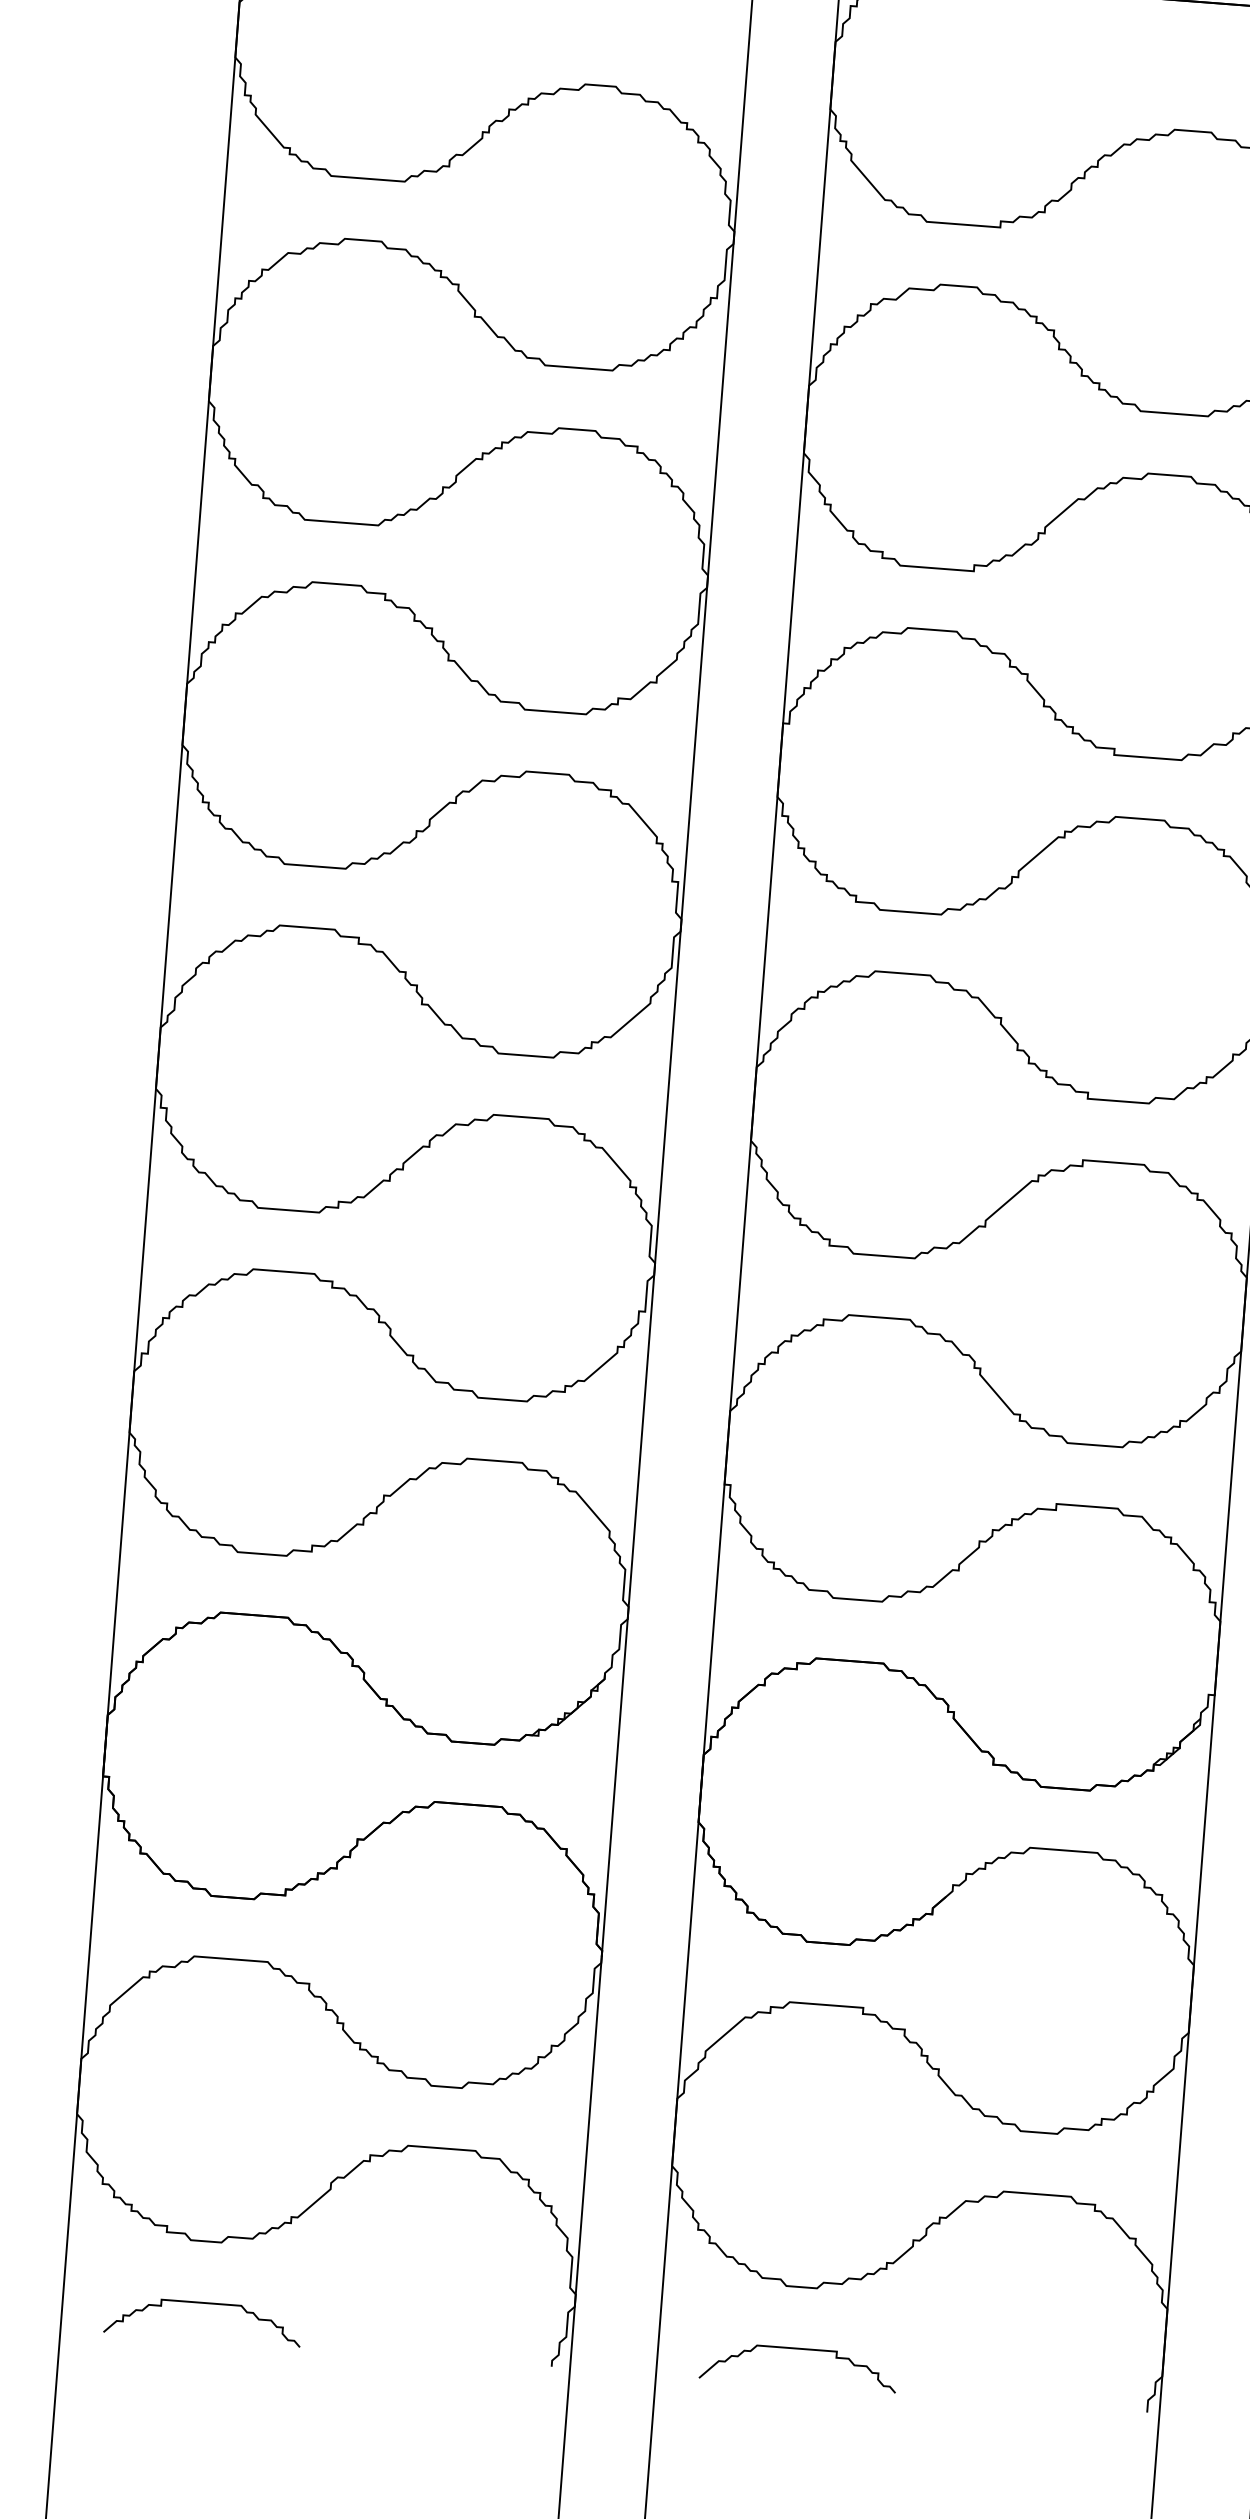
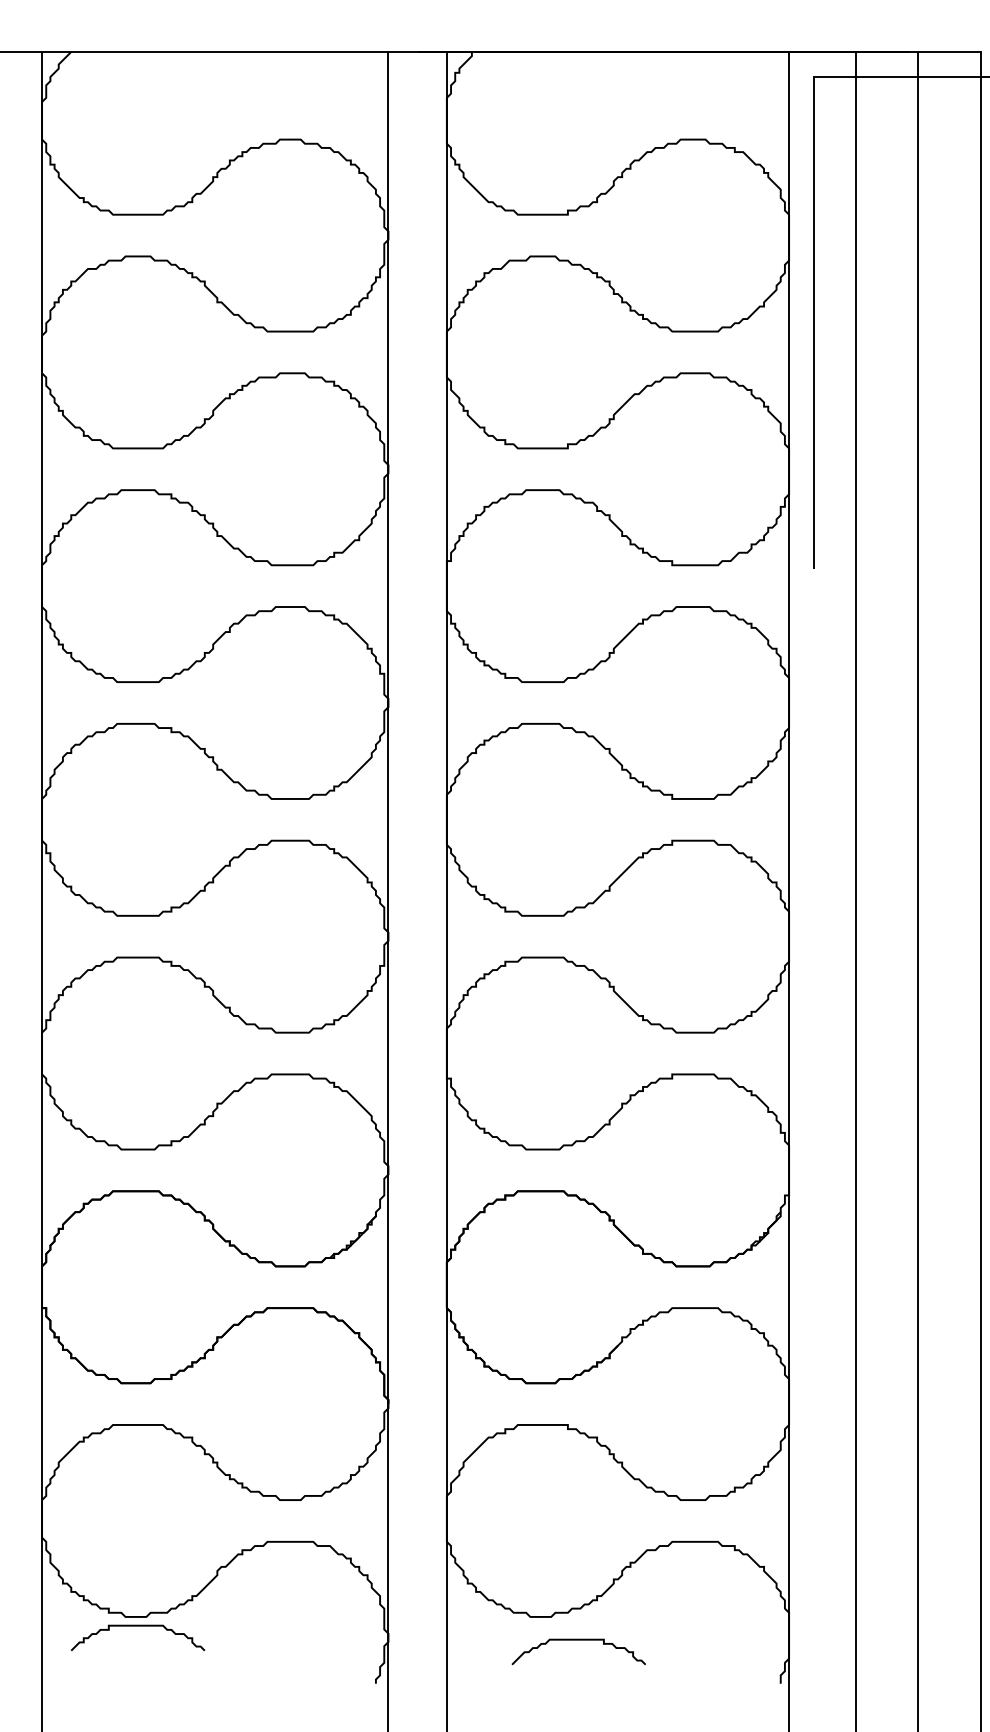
curve: (205, 2304) -> (138, 1626), moved
curve: (799, 2349) -> (578, 1640), moved

